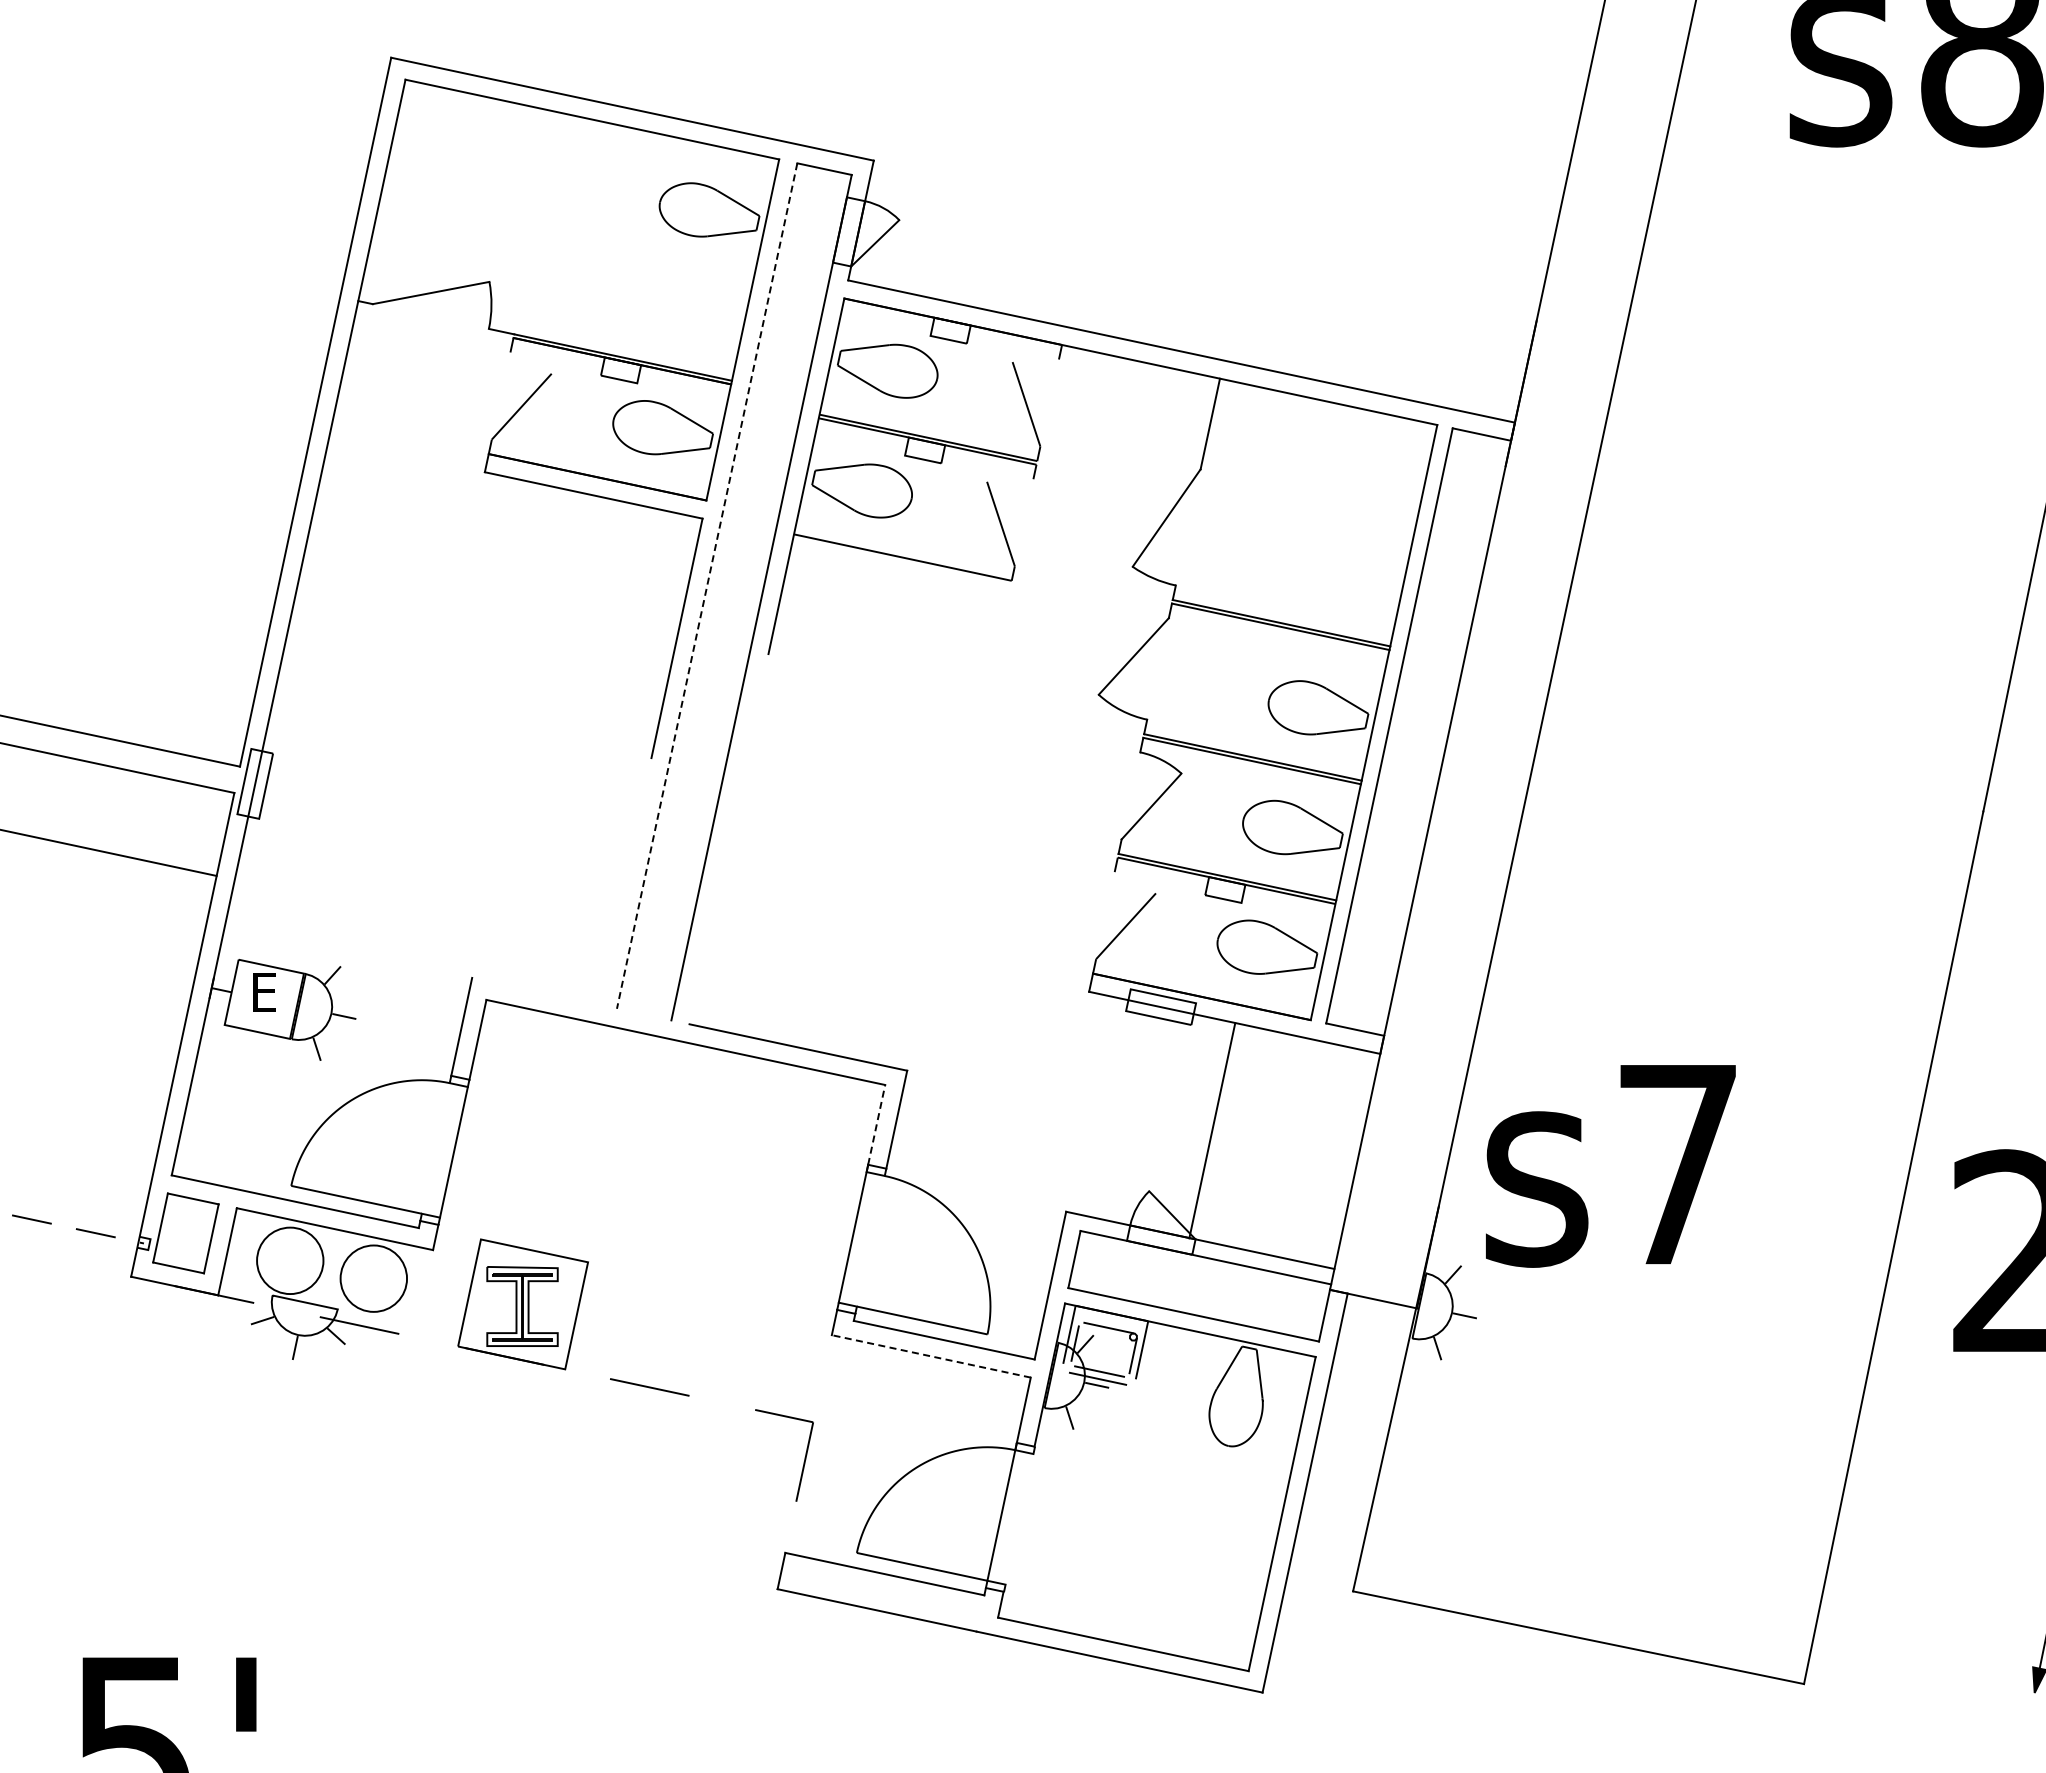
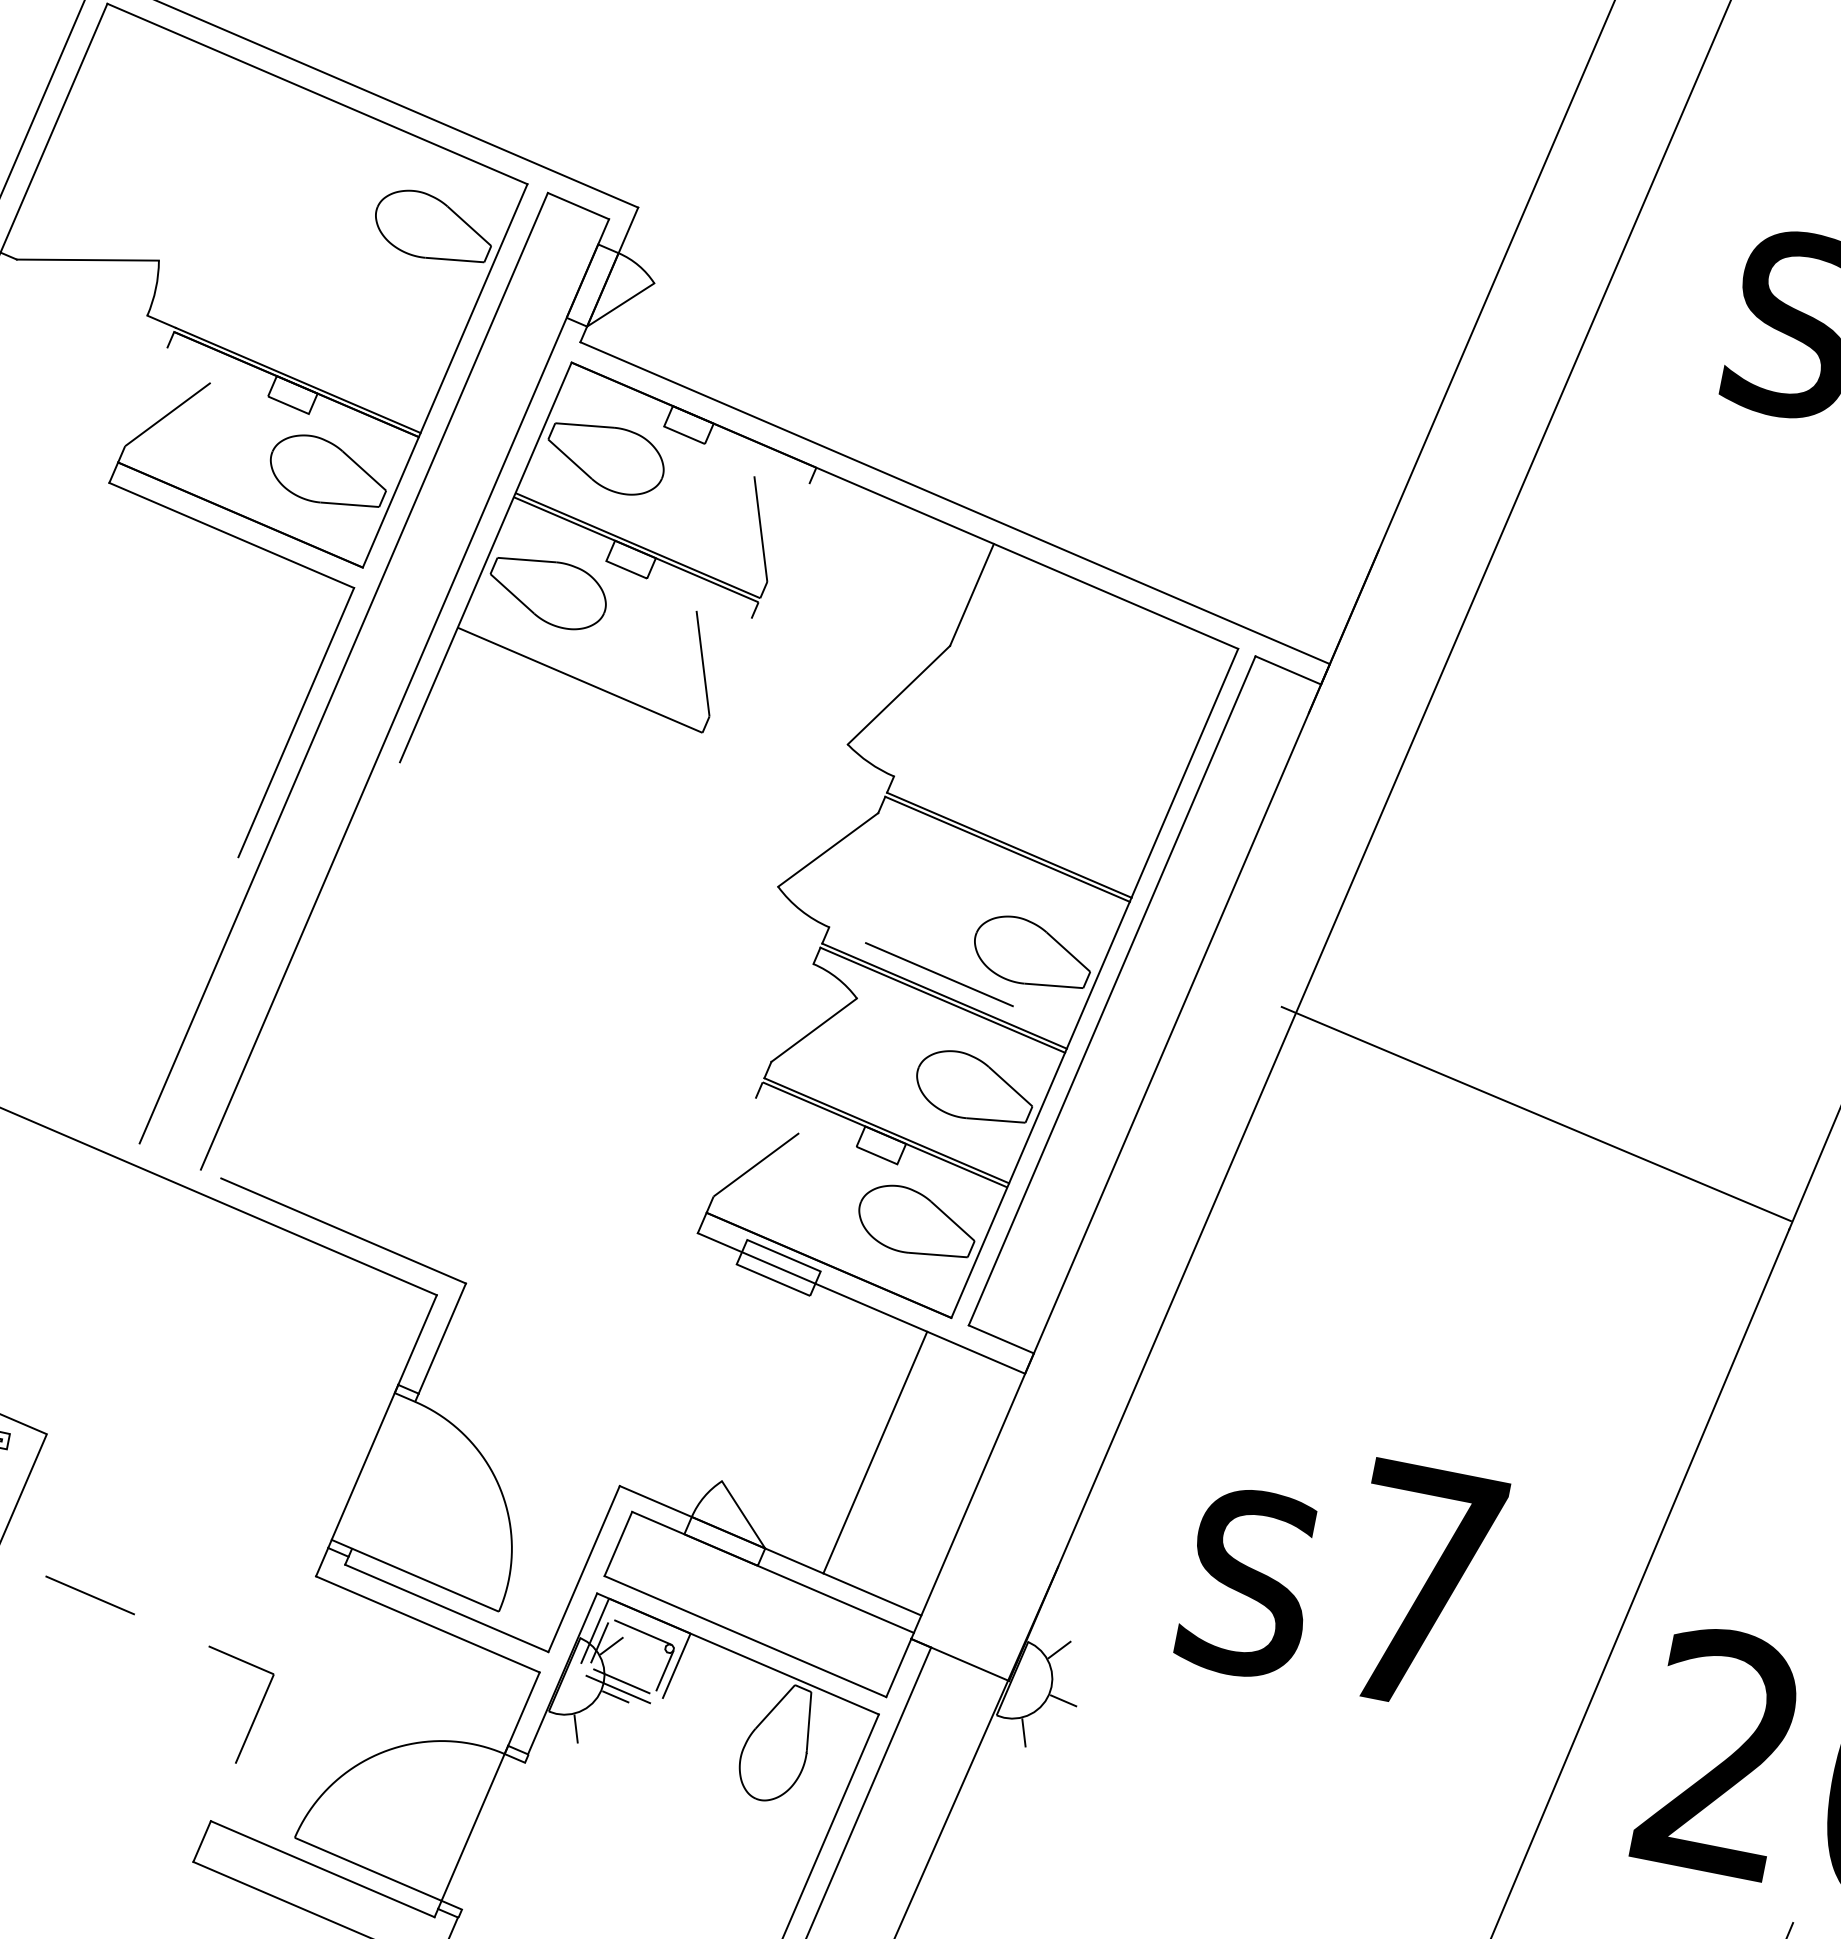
line: (707, 586) -> (344, 668), dashed -> solid
line: (1244, 740) -> (938, 974), added
line: (1757, 757) -> (1536, 1113), added
line: (876, 1124) -> (417, 1339), dashed -> solid
line: (1212, 1130) -> (875, 1452), moved
text: (1610, 1166) -> (1340, 1573), moved
line: (931, 1356) -> (428, 1624), dashed -> solid

